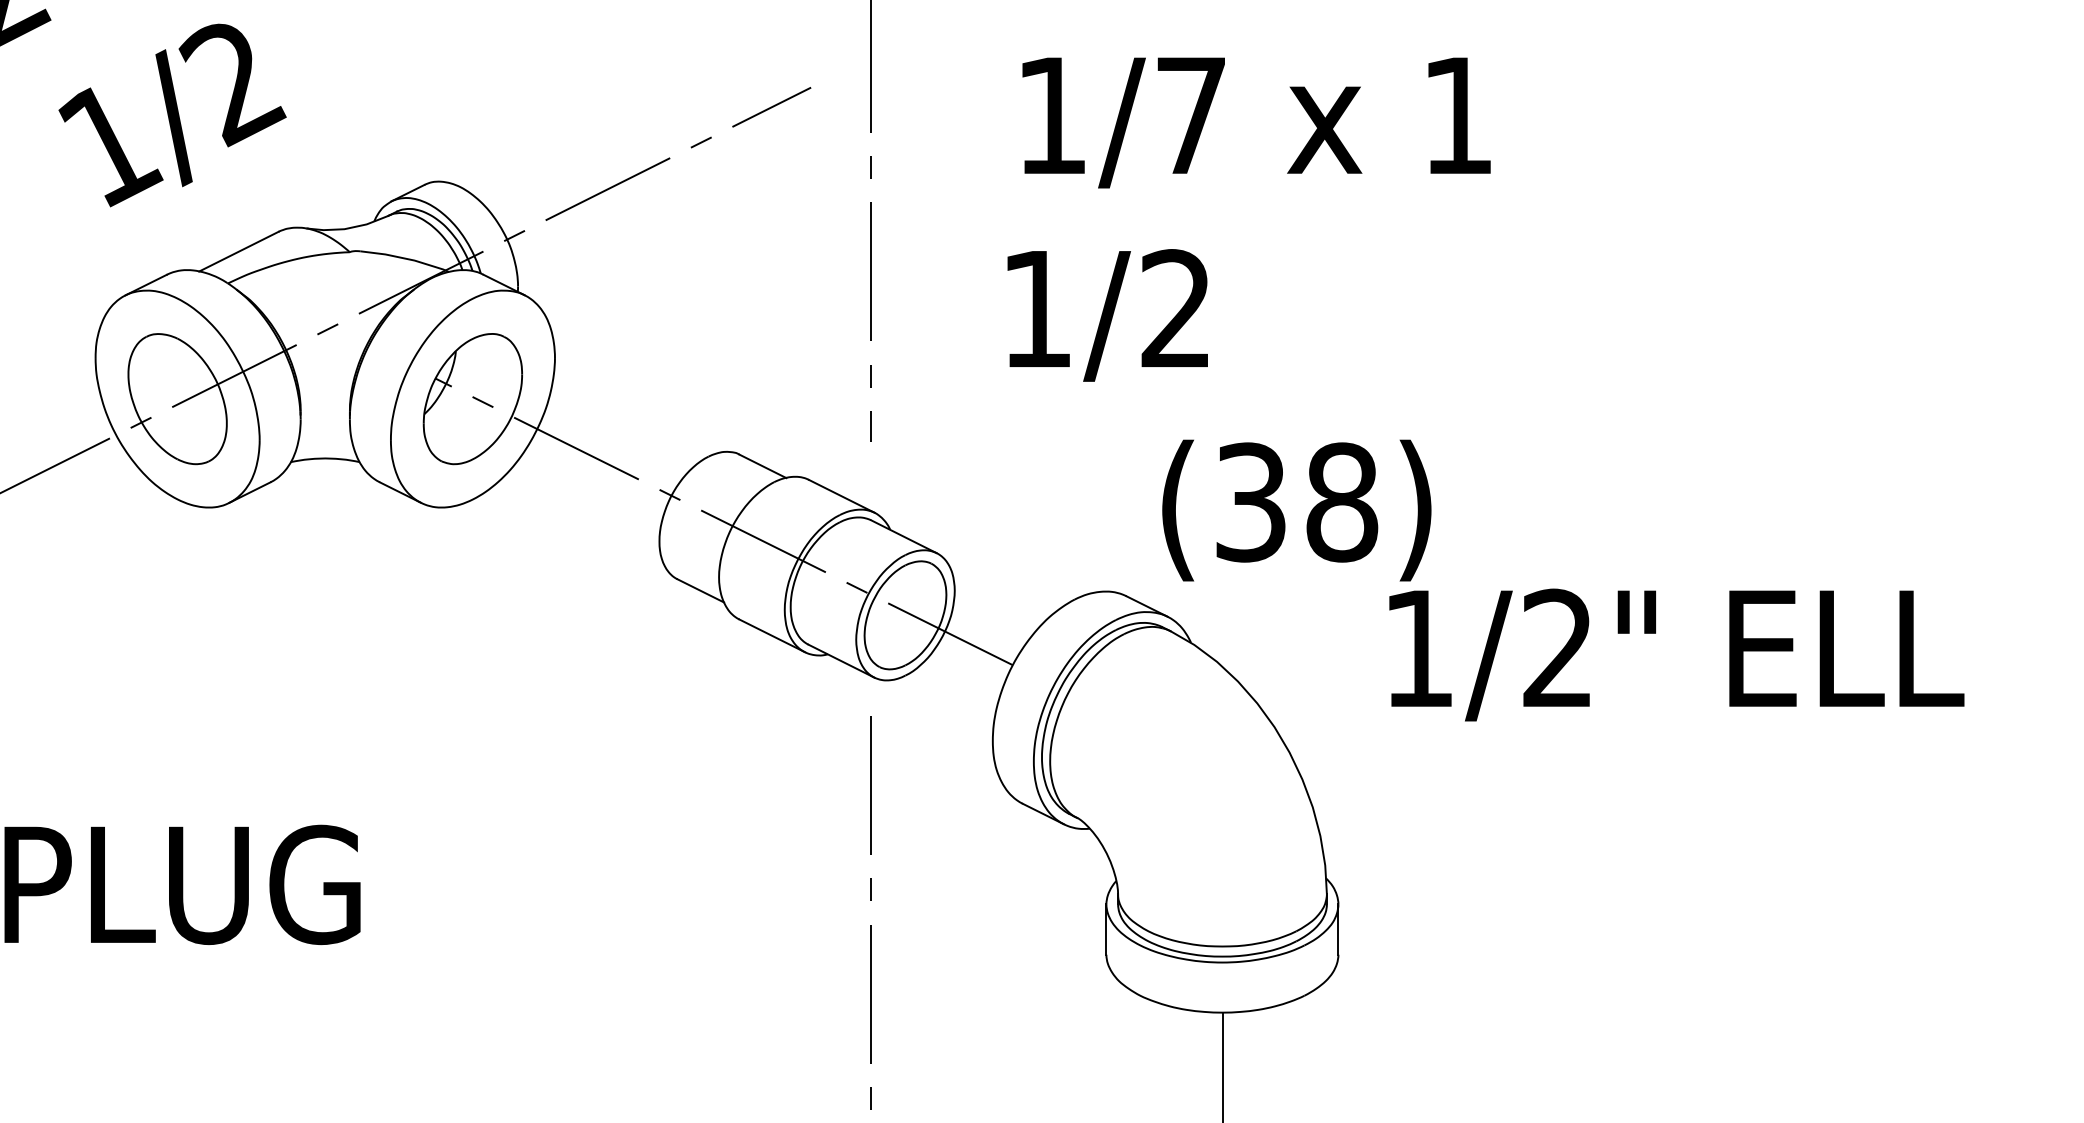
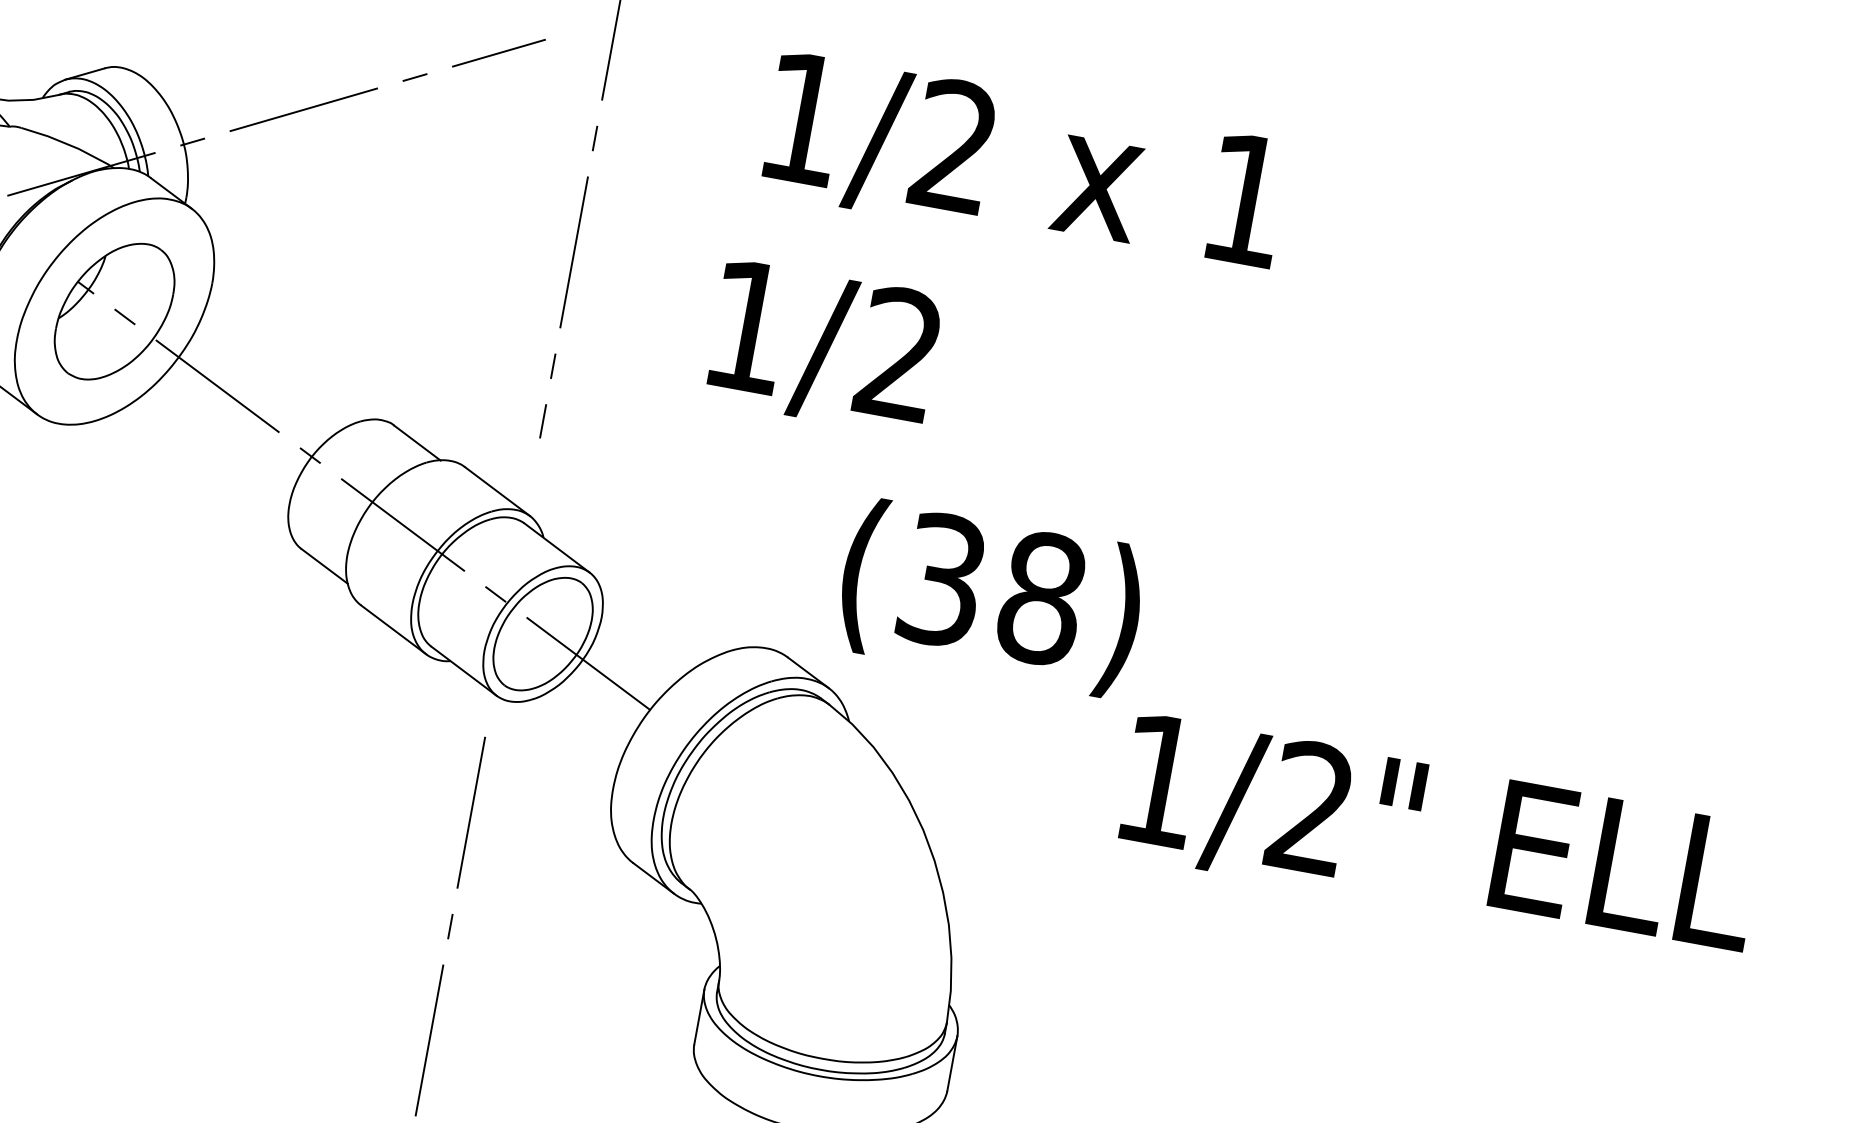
text: (1190, 114) -> (954, 144), 1/7 -> 1/2
text: (1676, 654) -> (1439, 838), moved

